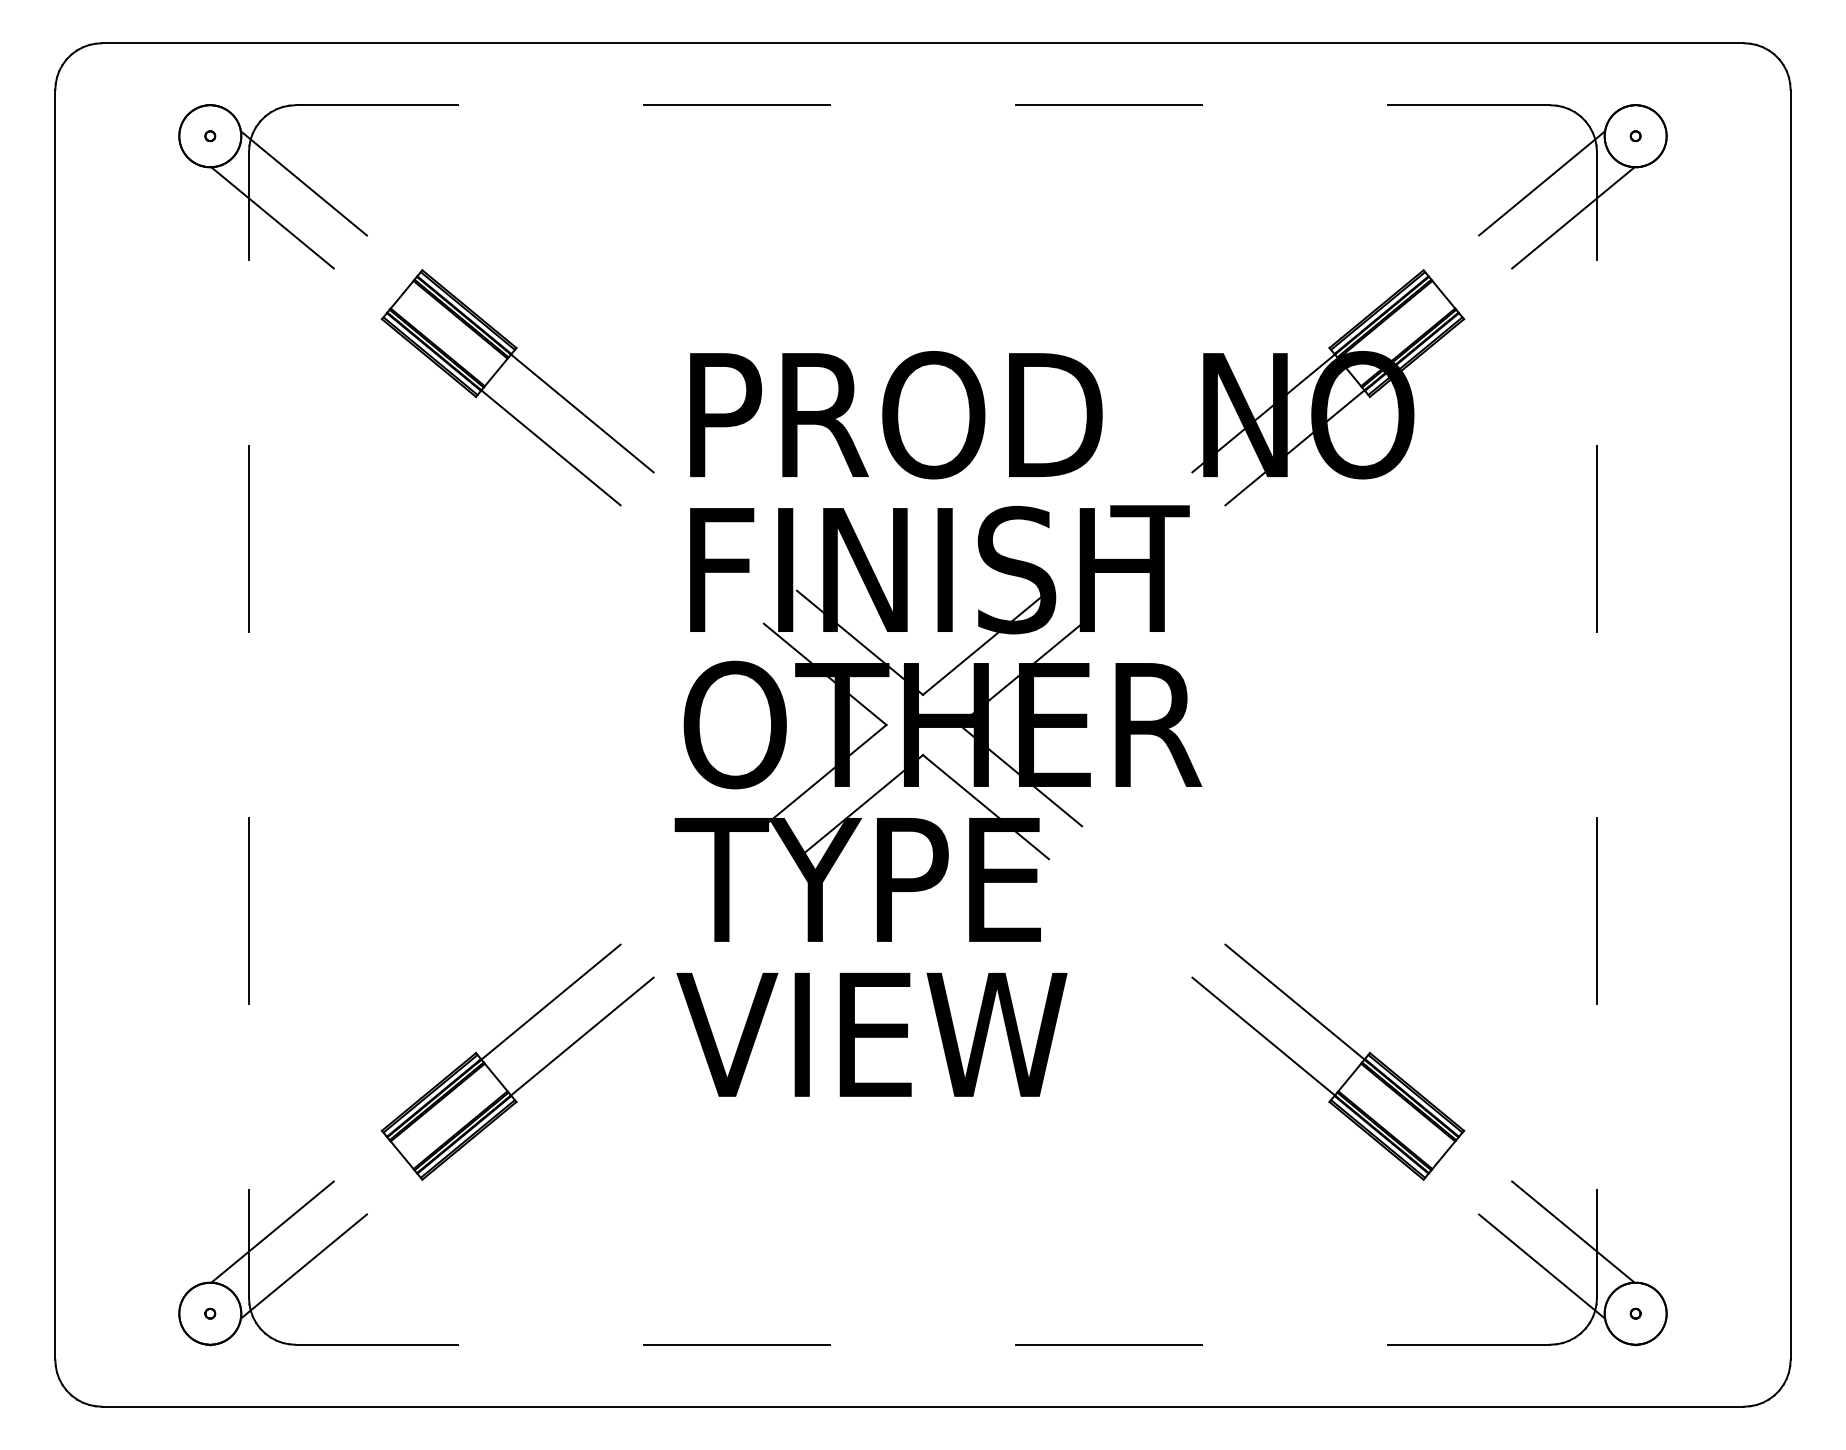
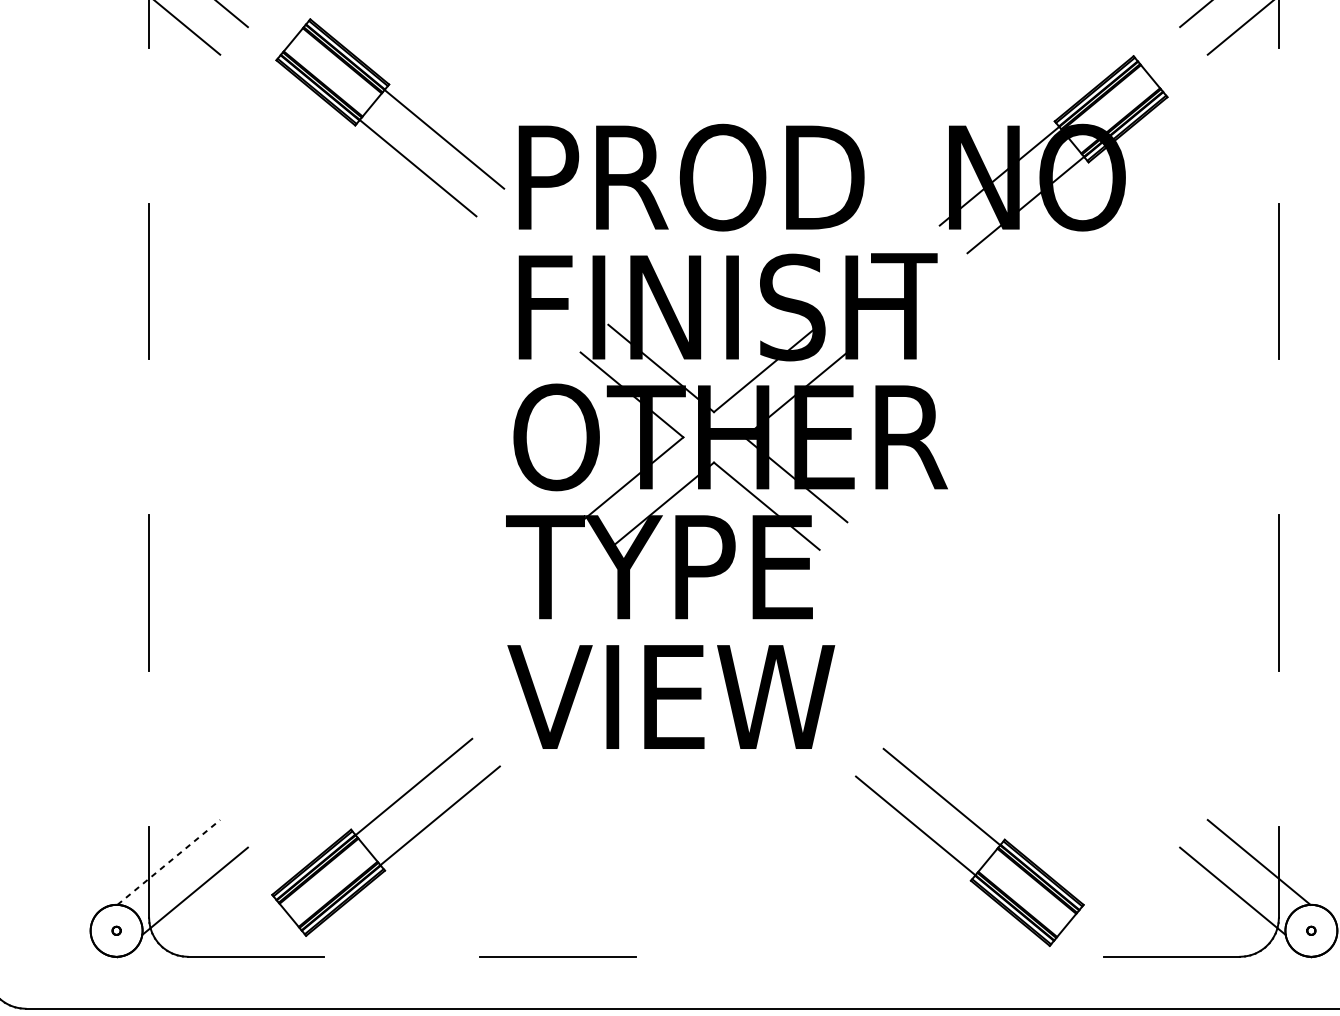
part: (529, 371) -> (400, 104), moved
part: (529, 1078) -> (395, 851), moved
part: (1316, 1078) -> (960, 861), moved
line: (272, 1231) -> (168, 861), solid -> dashed
line: (1108, 1344) -> (869, 956), removed

